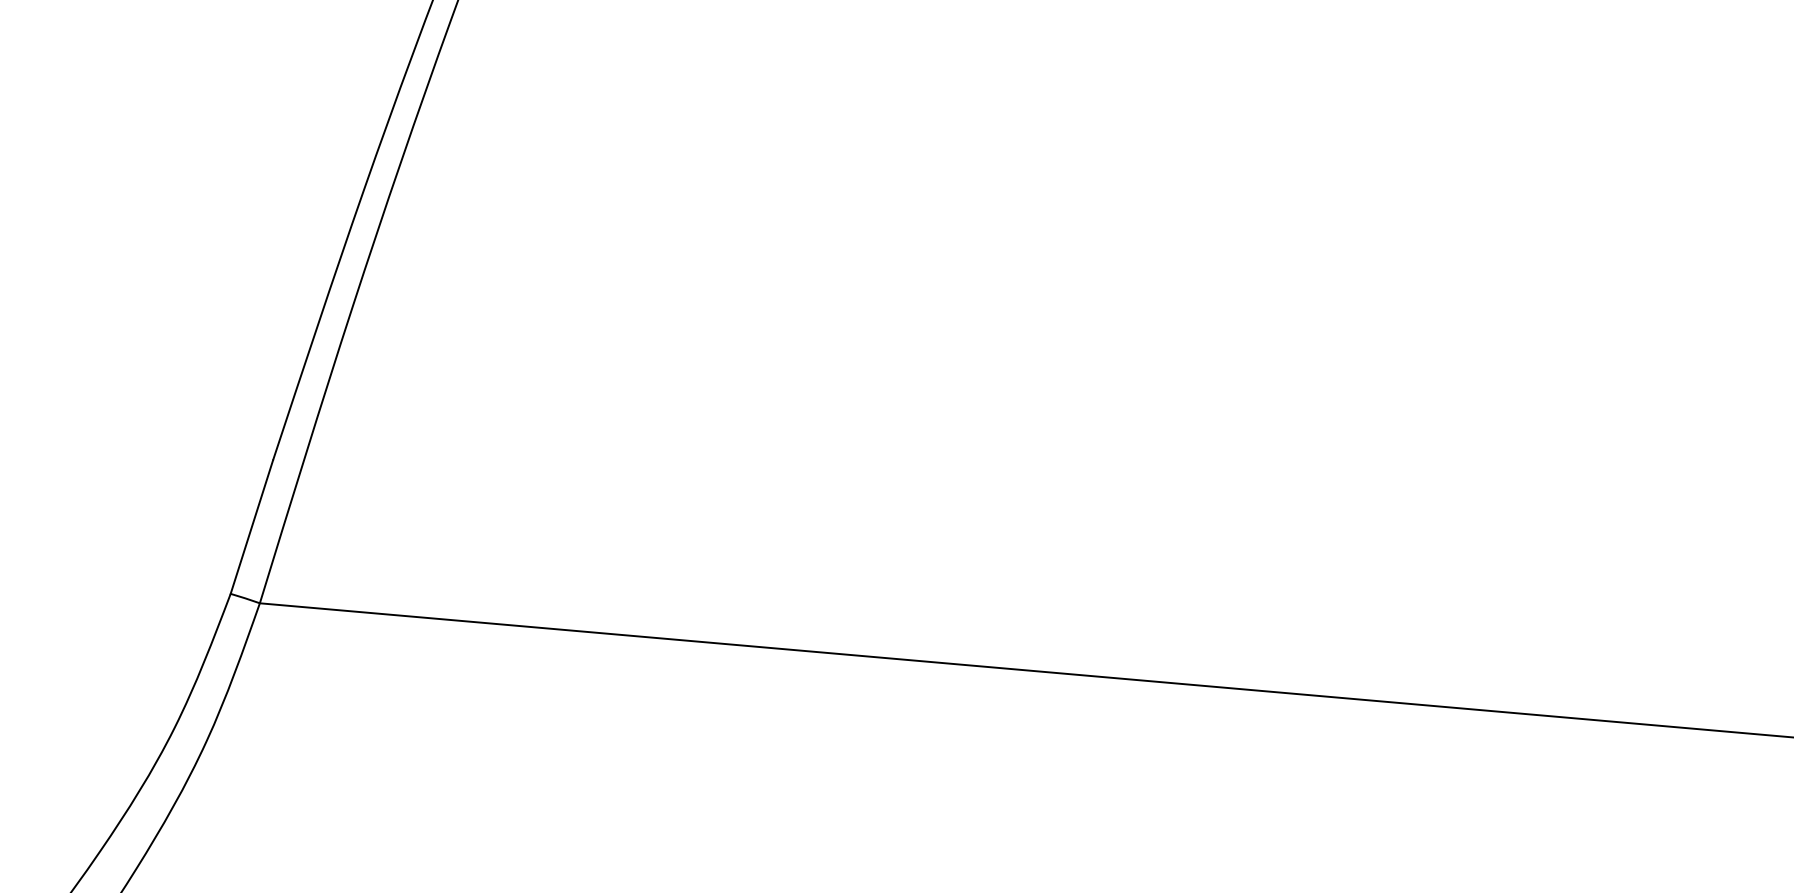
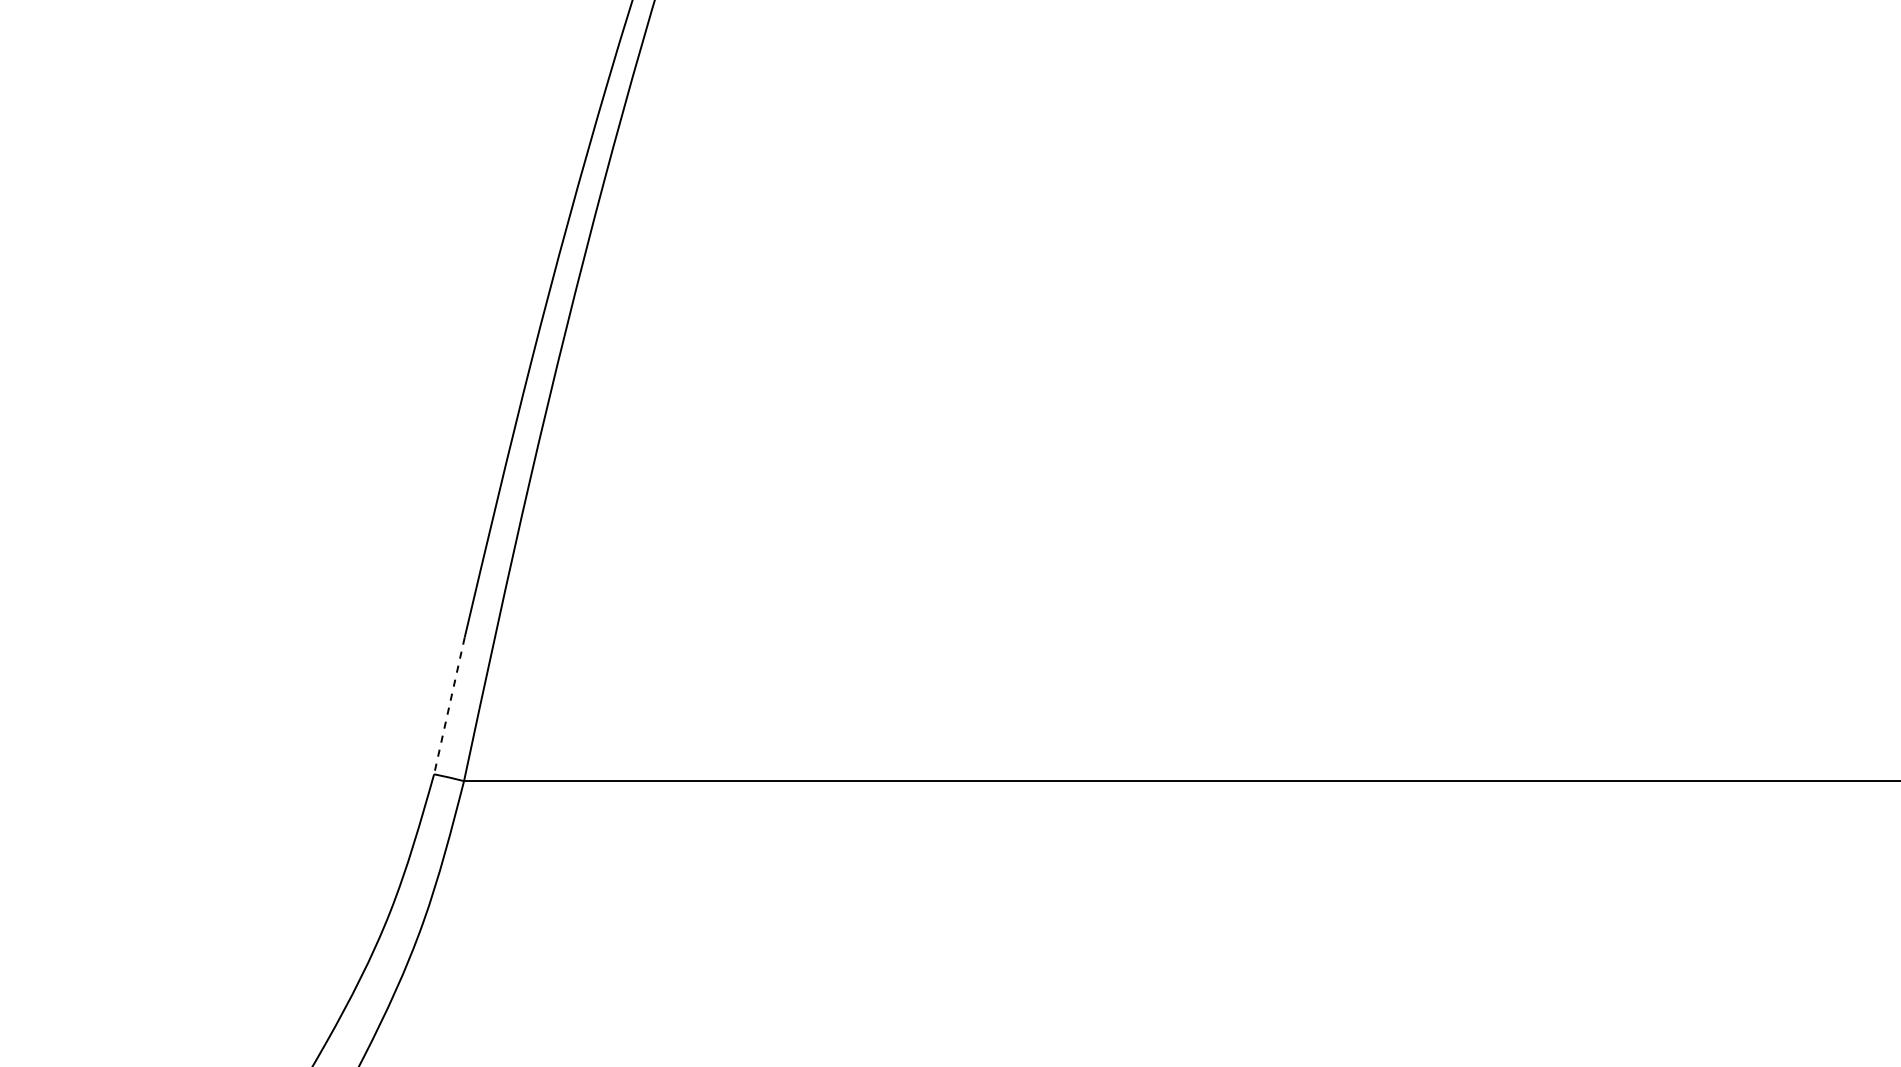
line: (251, 527) -> (449, 706), solid -> dashed

